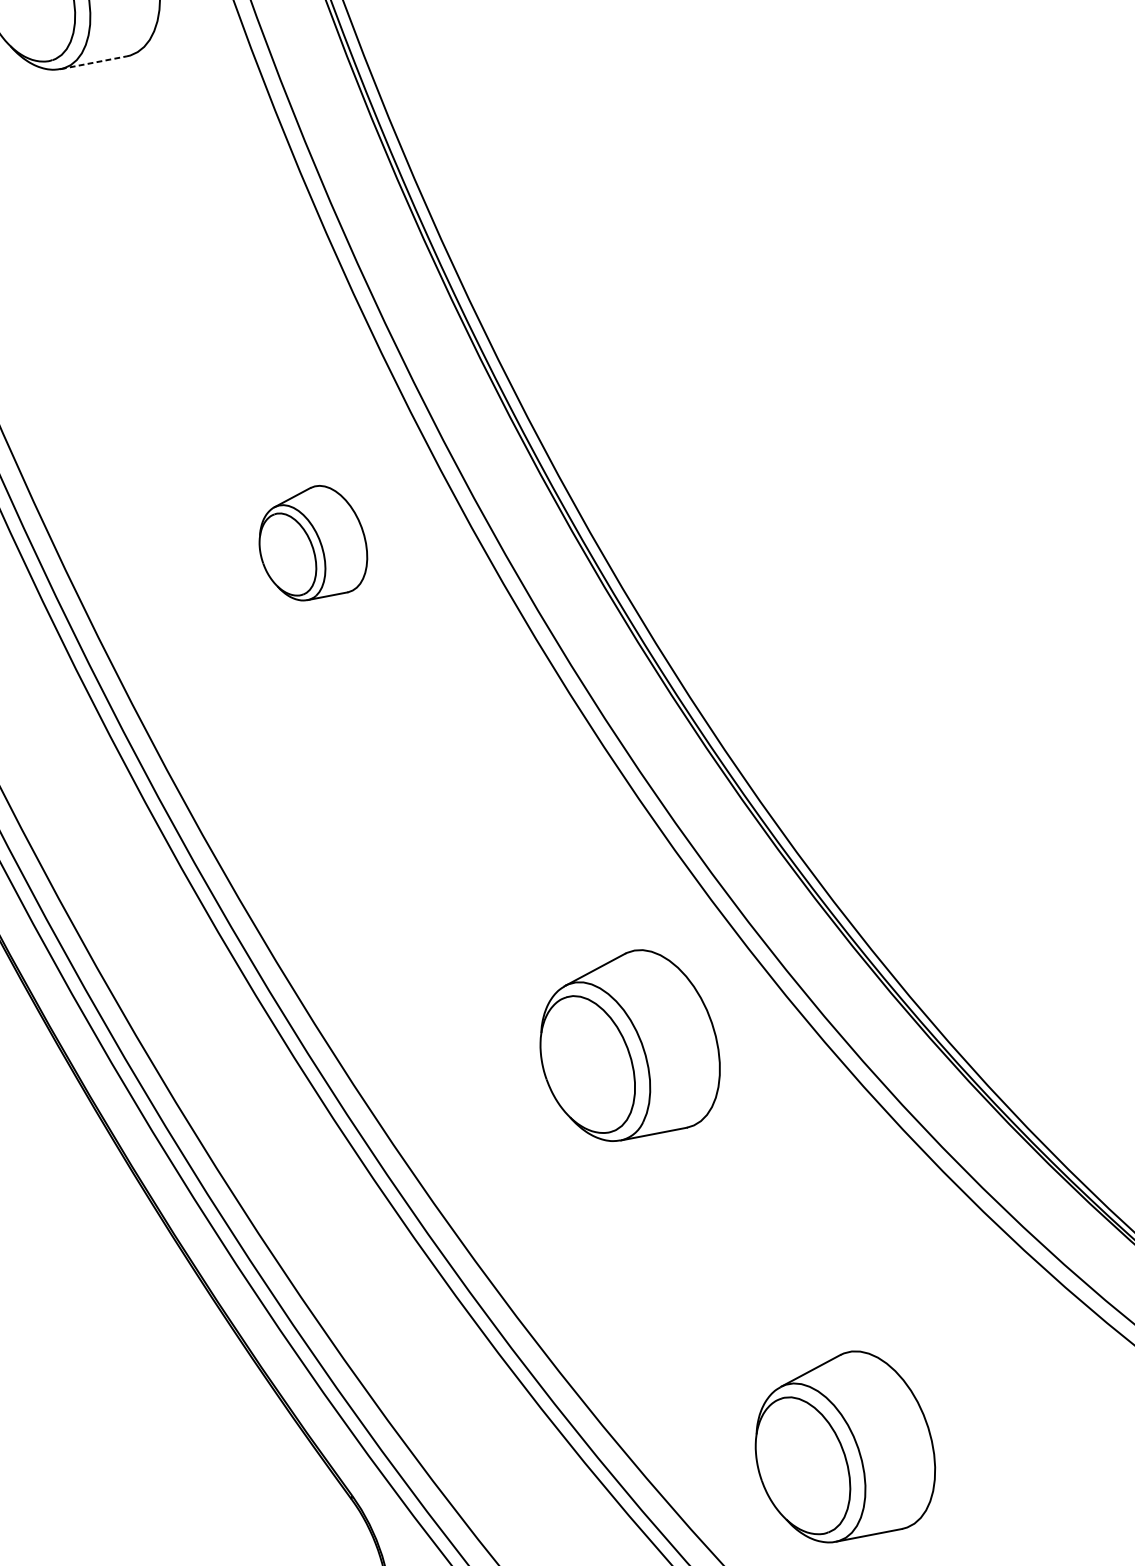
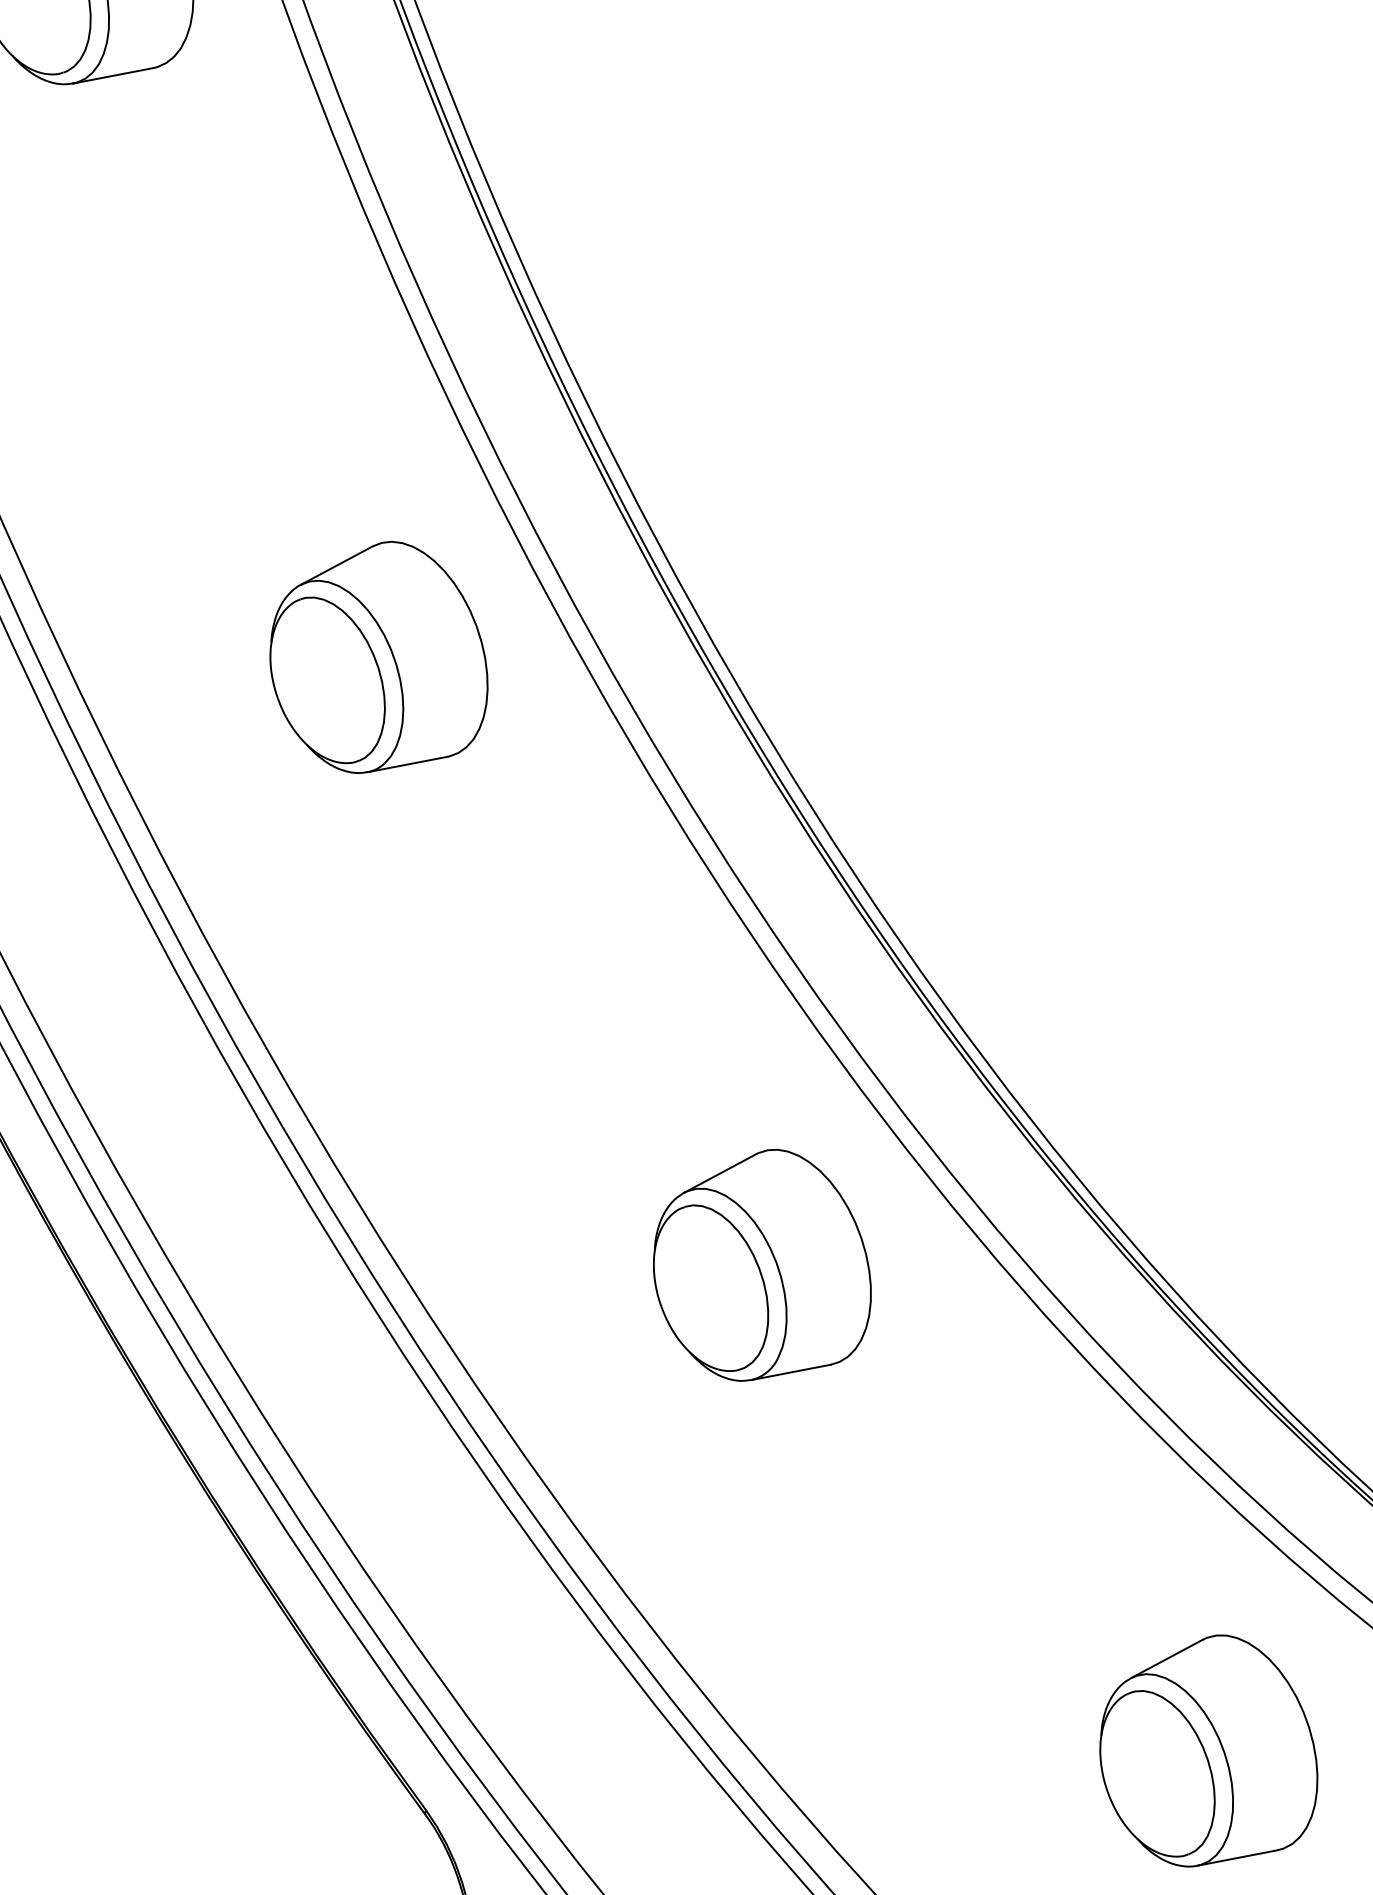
line: (94, 62) -> (113, 75), dashed -> solid
part: (312, 542) -> (378, 656), size x1.67
part: (845, 1446) -> (1208, 1750), moved

